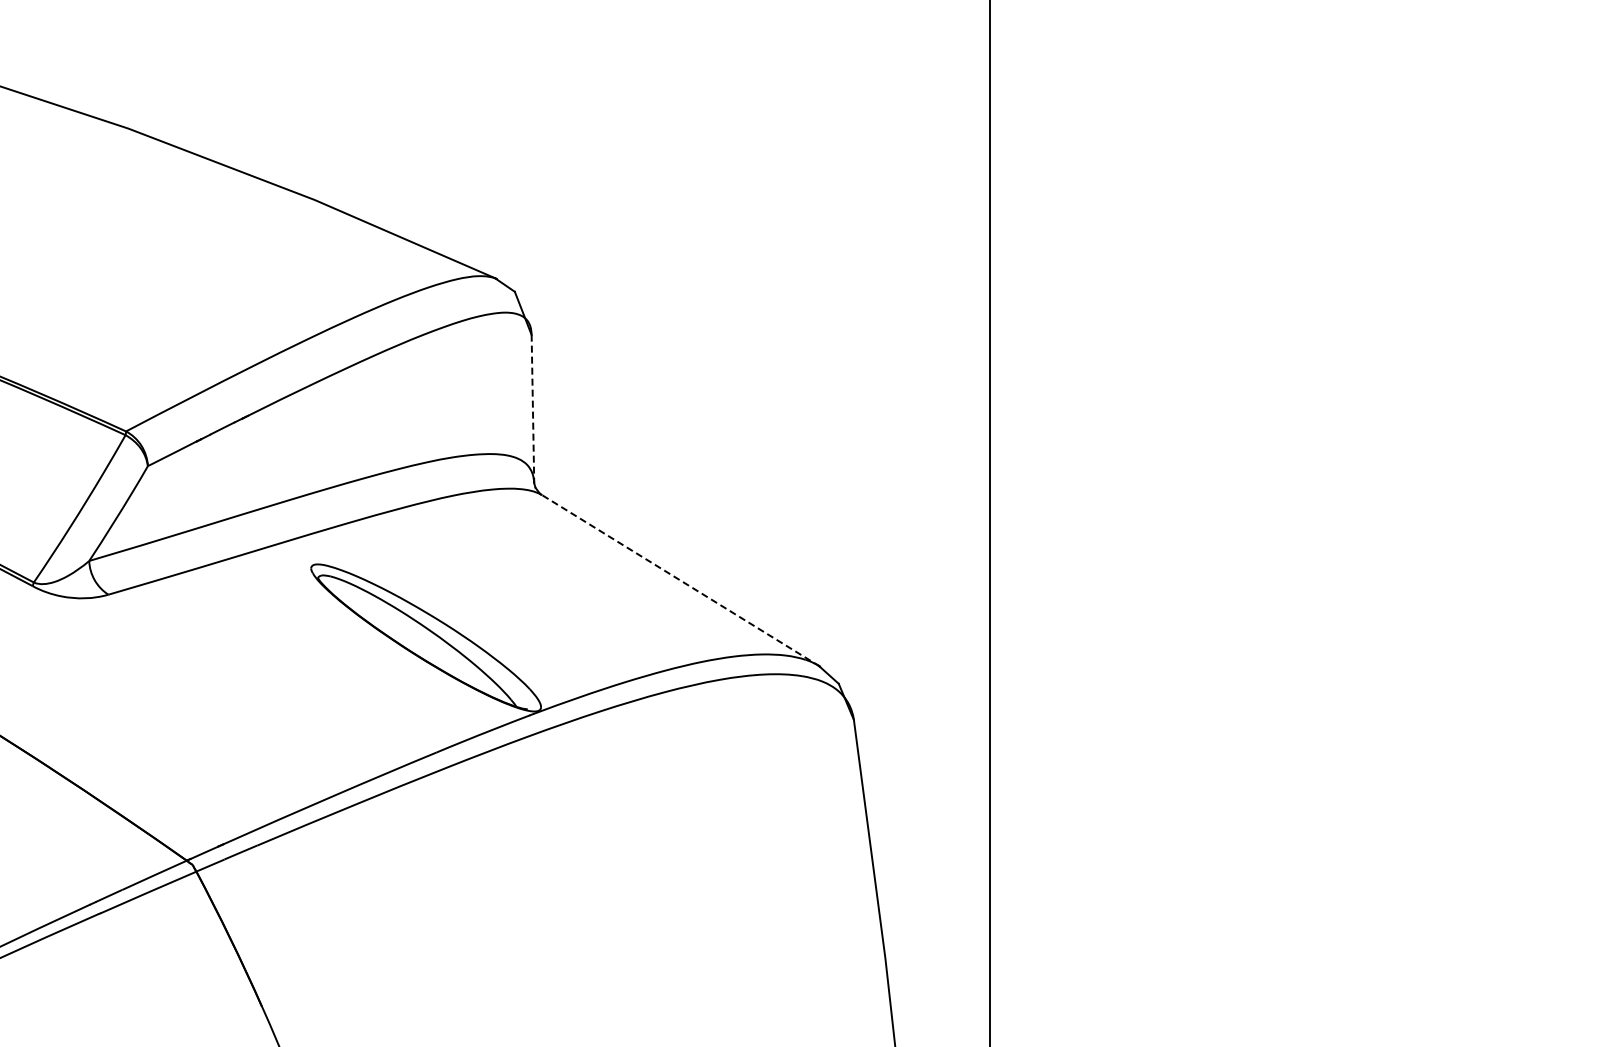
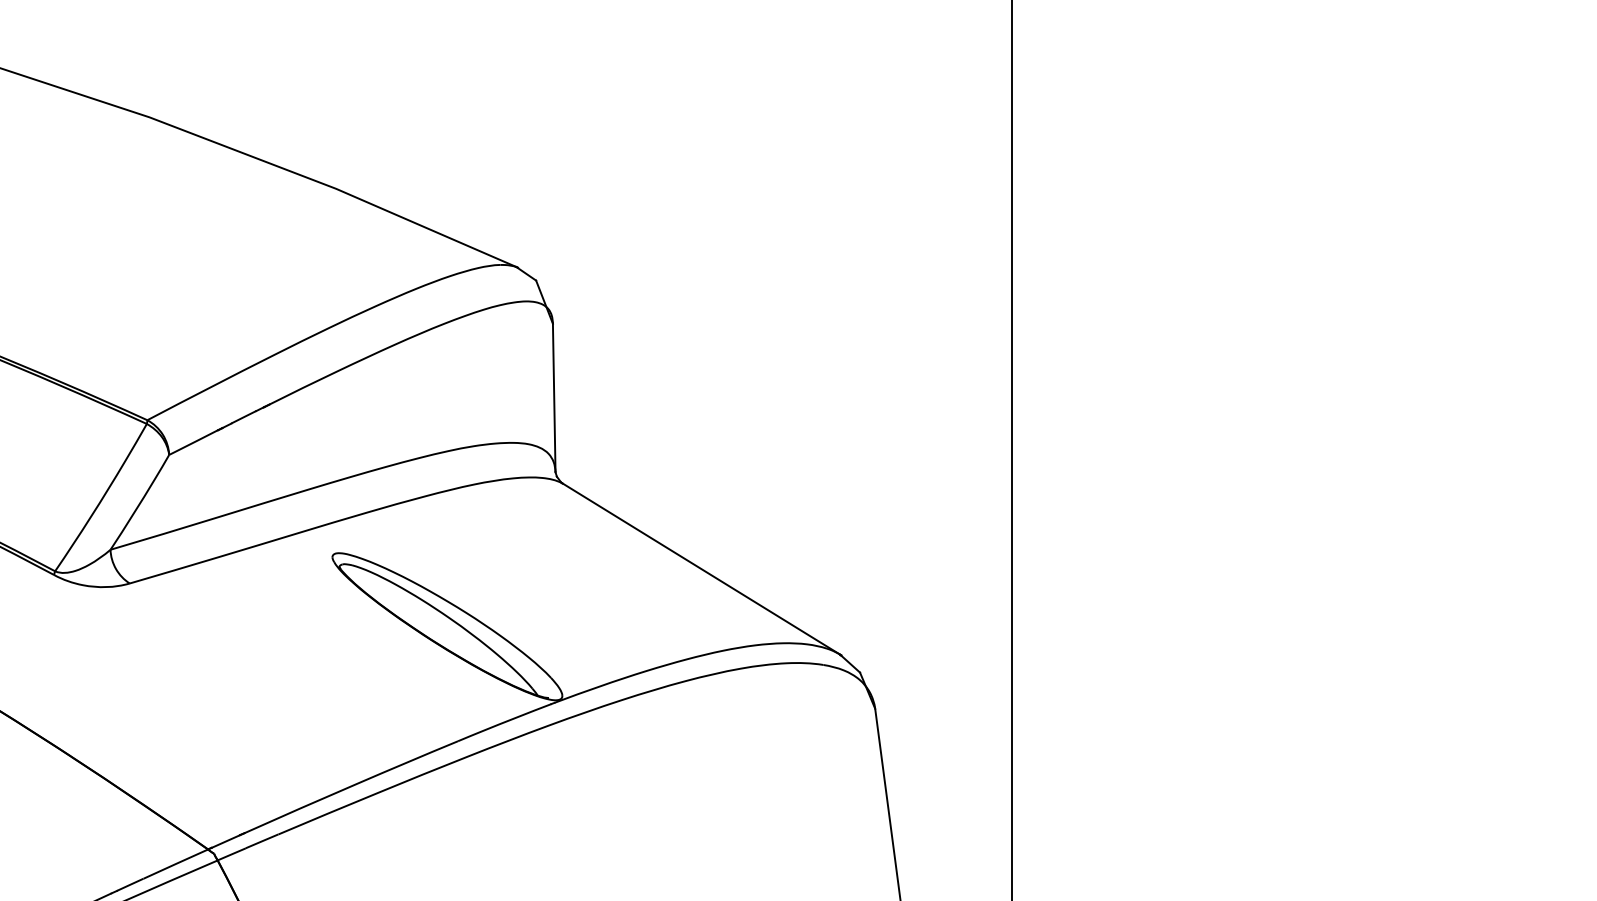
line: (532, 409) -> (553, 398), dashed -> solid
line: (680, 580) -> (701, 569), dashed -> solid

